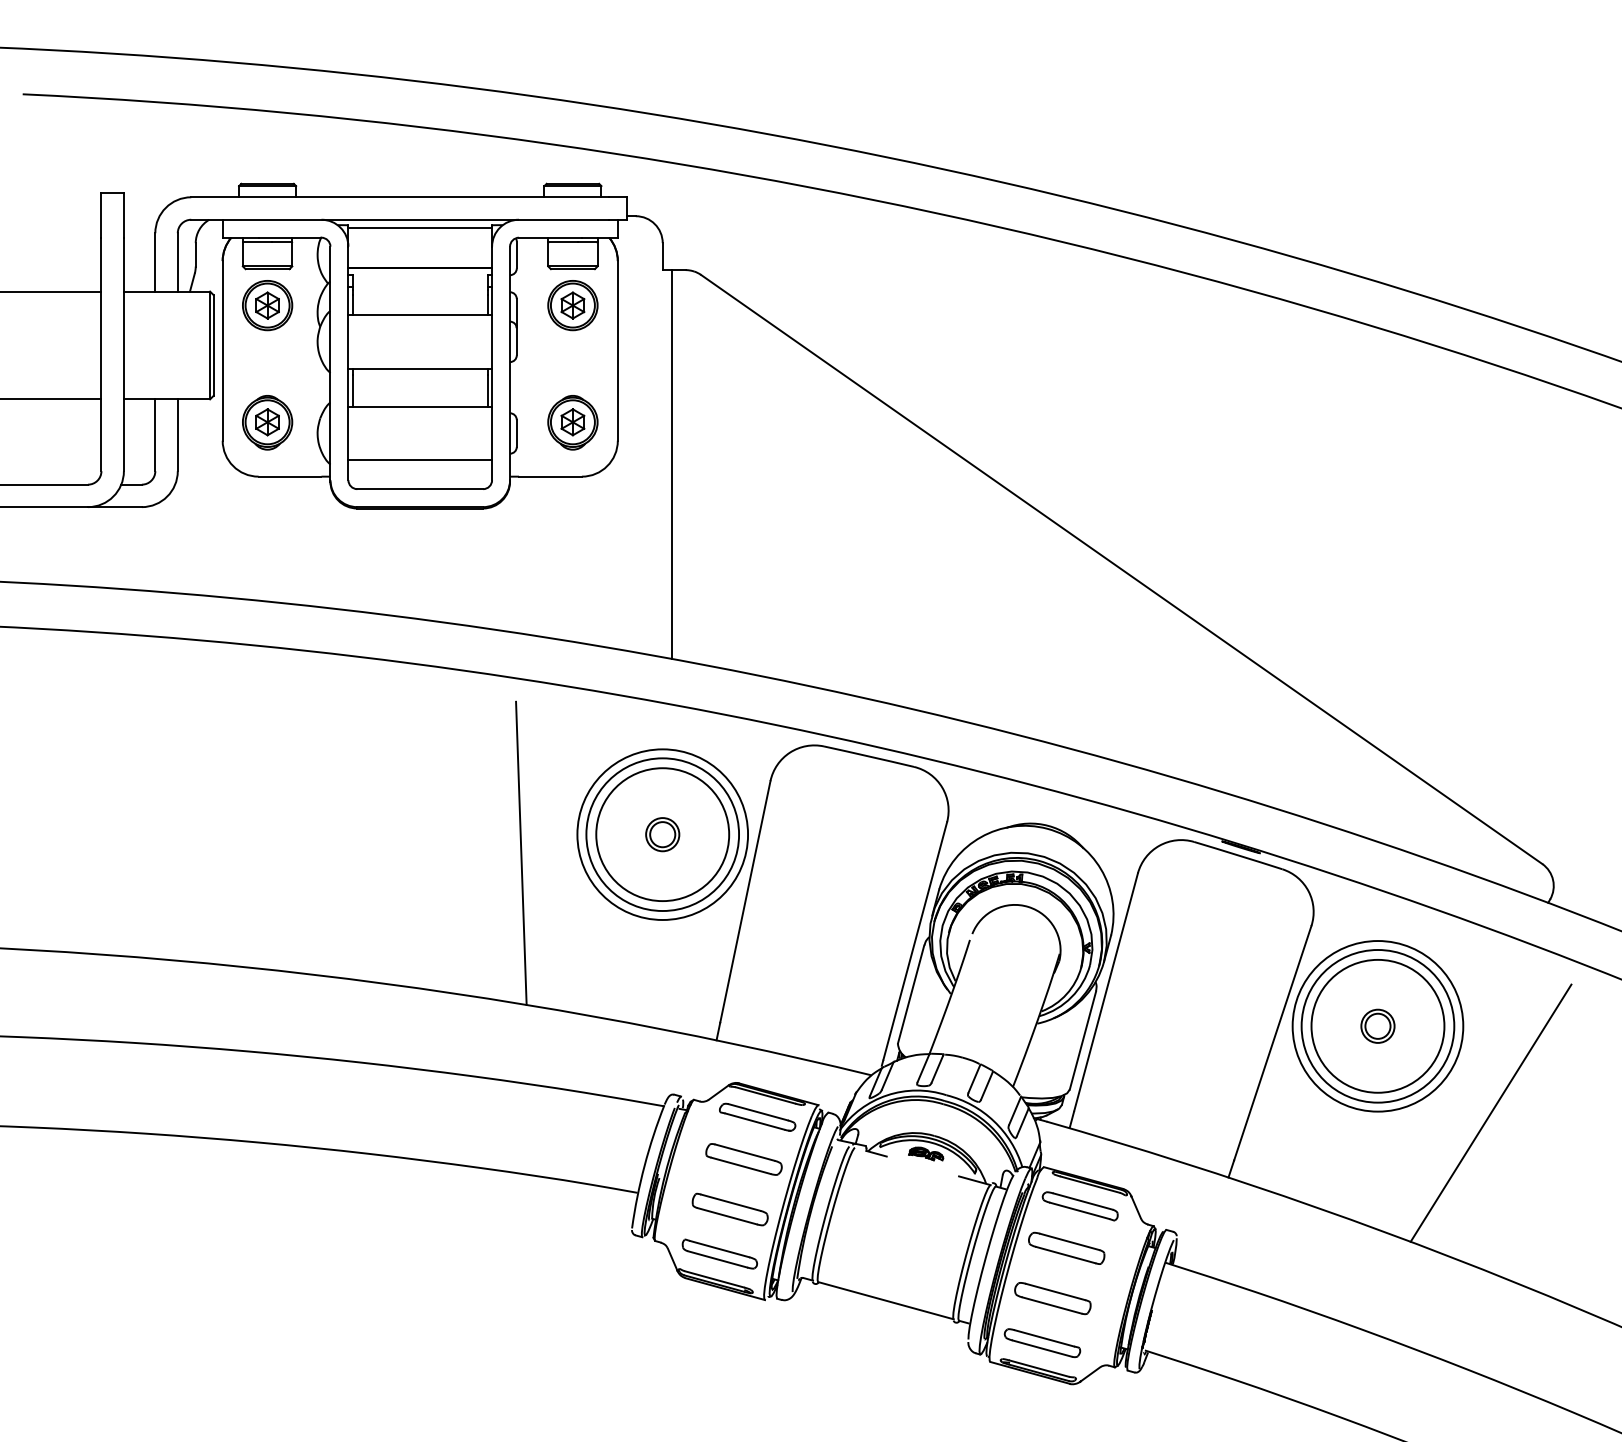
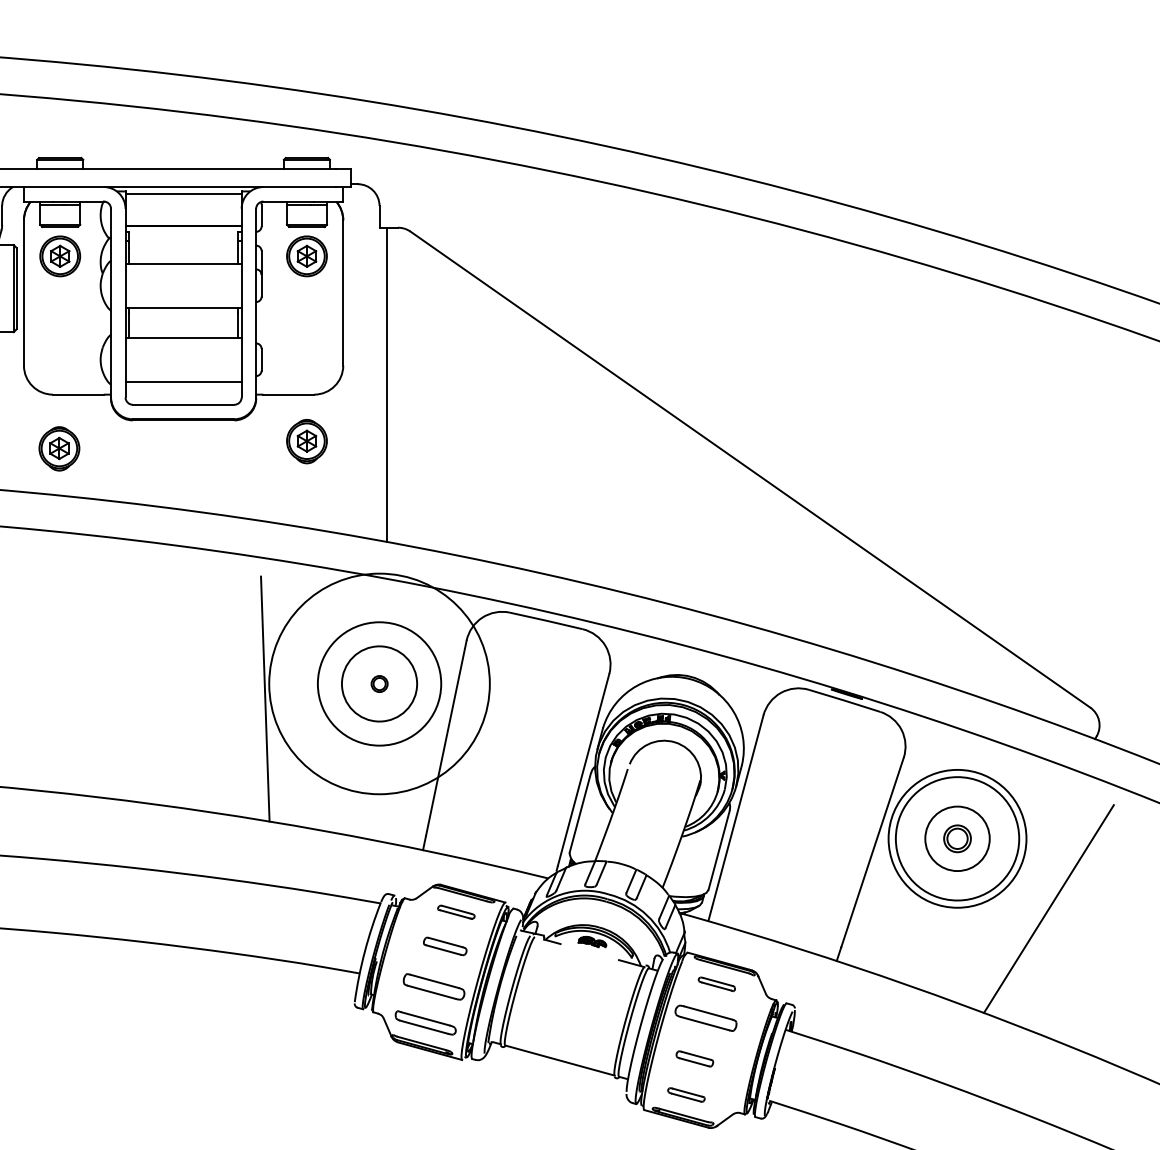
part: (267, 422) -> (59, 448), moved
part: (572, 422) -> (306, 441), moved
circle: (662, 834) -> (379, 683), size x0.7
circle: (662, 834) -> (379, 683), size x1.6
part: (662, 834) -> (379, 683), size x0.6
circle: (1377, 1025) -> (957, 838), size x0.6
part: (757, 1116) -> (456, 911), size x0.6
part: (743, 1159) -> (444, 946), size x0.7
part: (1079, 1206) -> (716, 984), size x0.6
part: (1052, 1298) -> (694, 1058), size x0.6
part: (1042, 1343) -> (686, 1095), size x0.6

